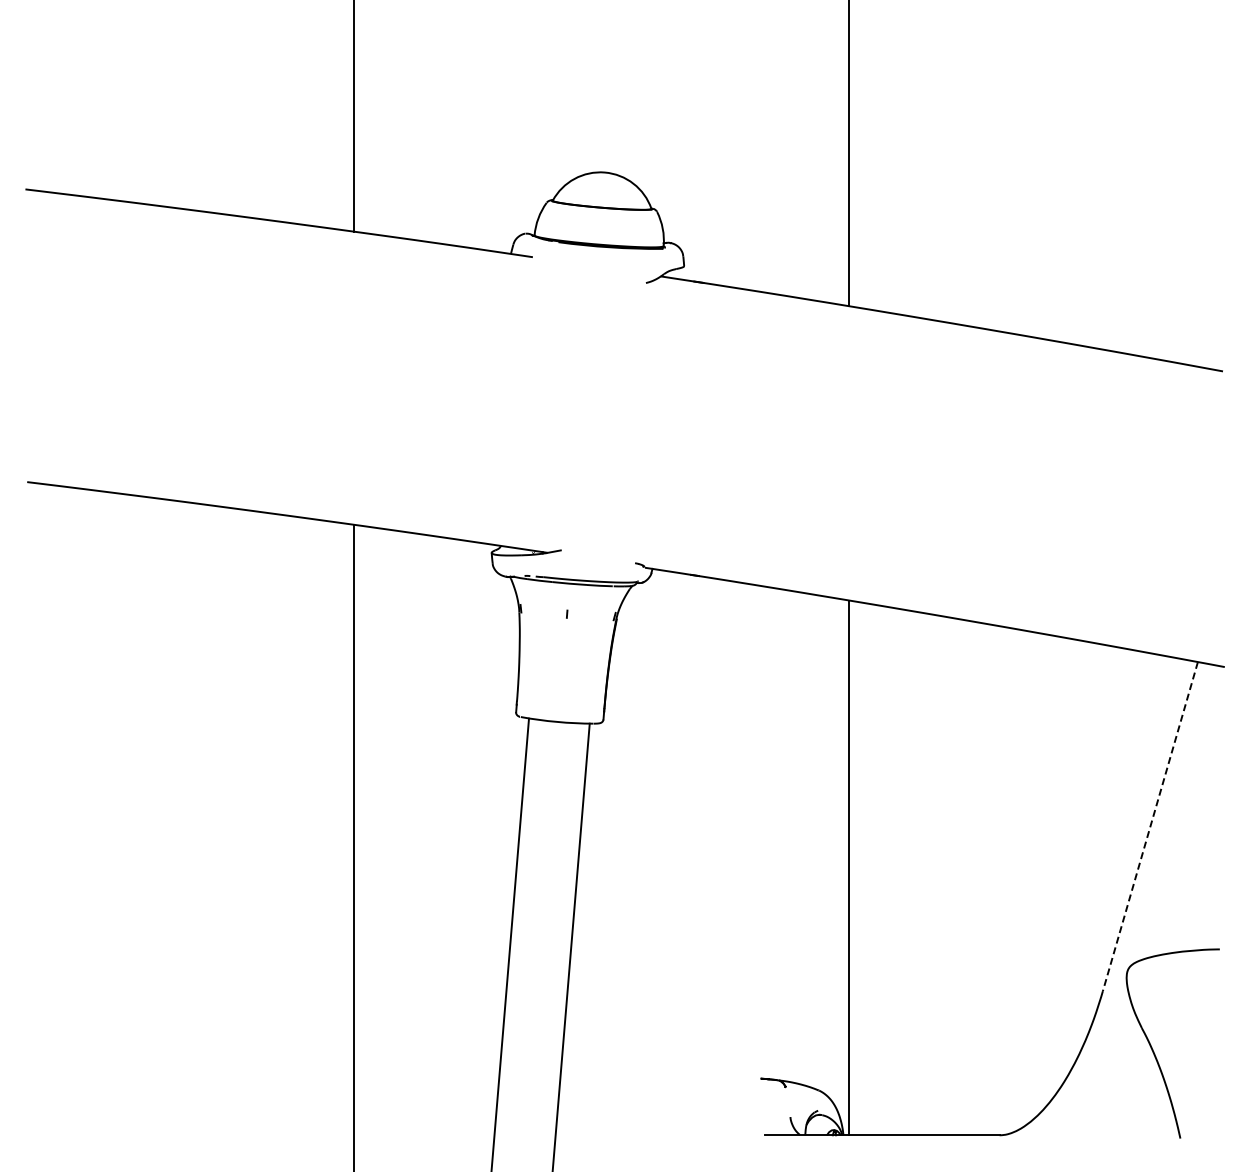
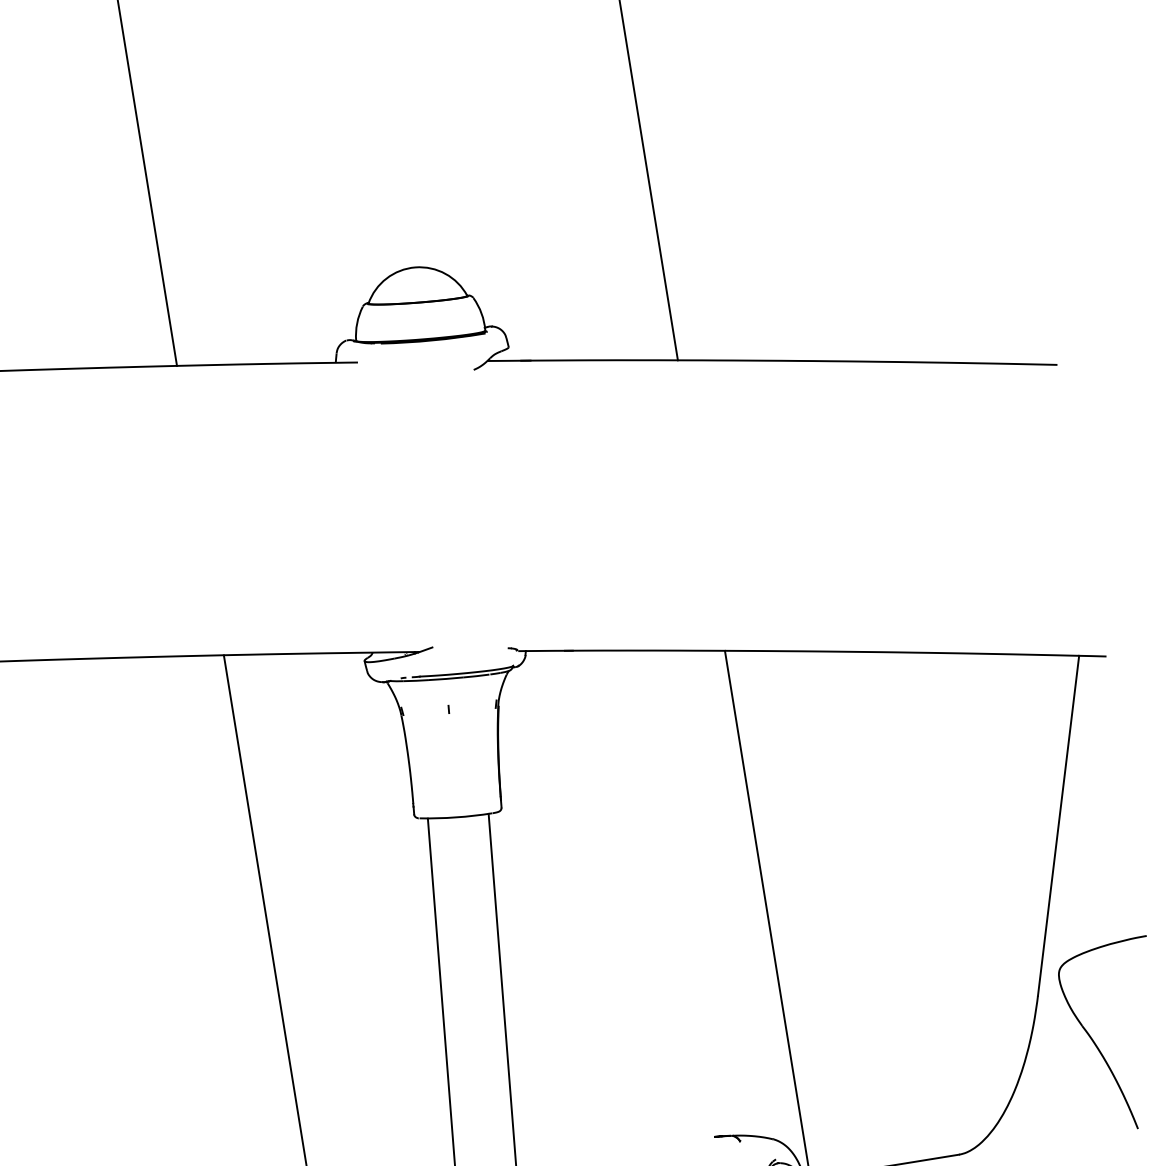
line: (1150, 827) -> (1058, 826), dashed -> solid

